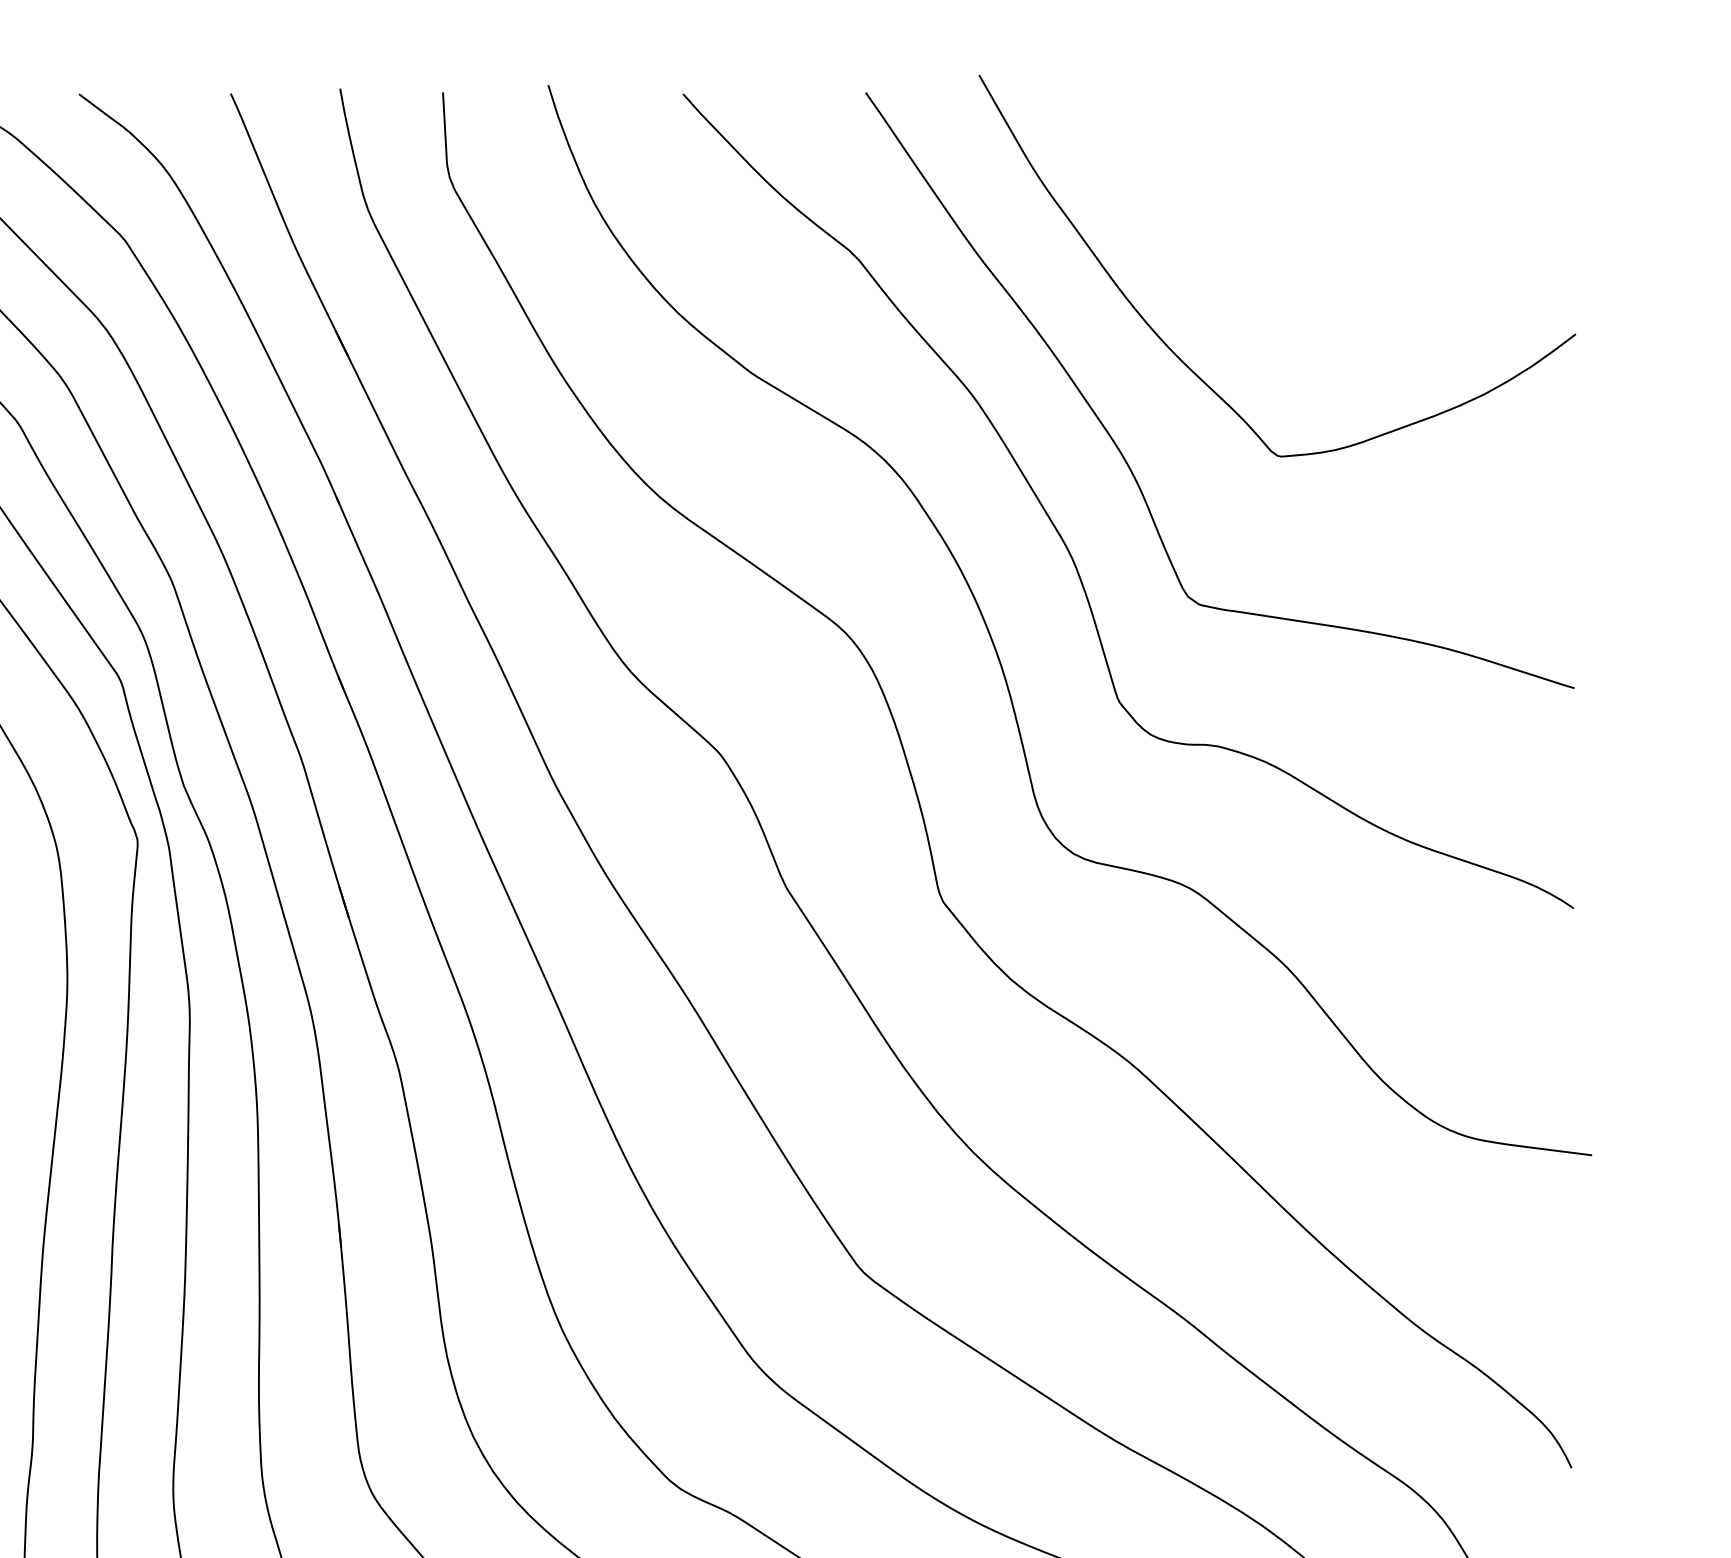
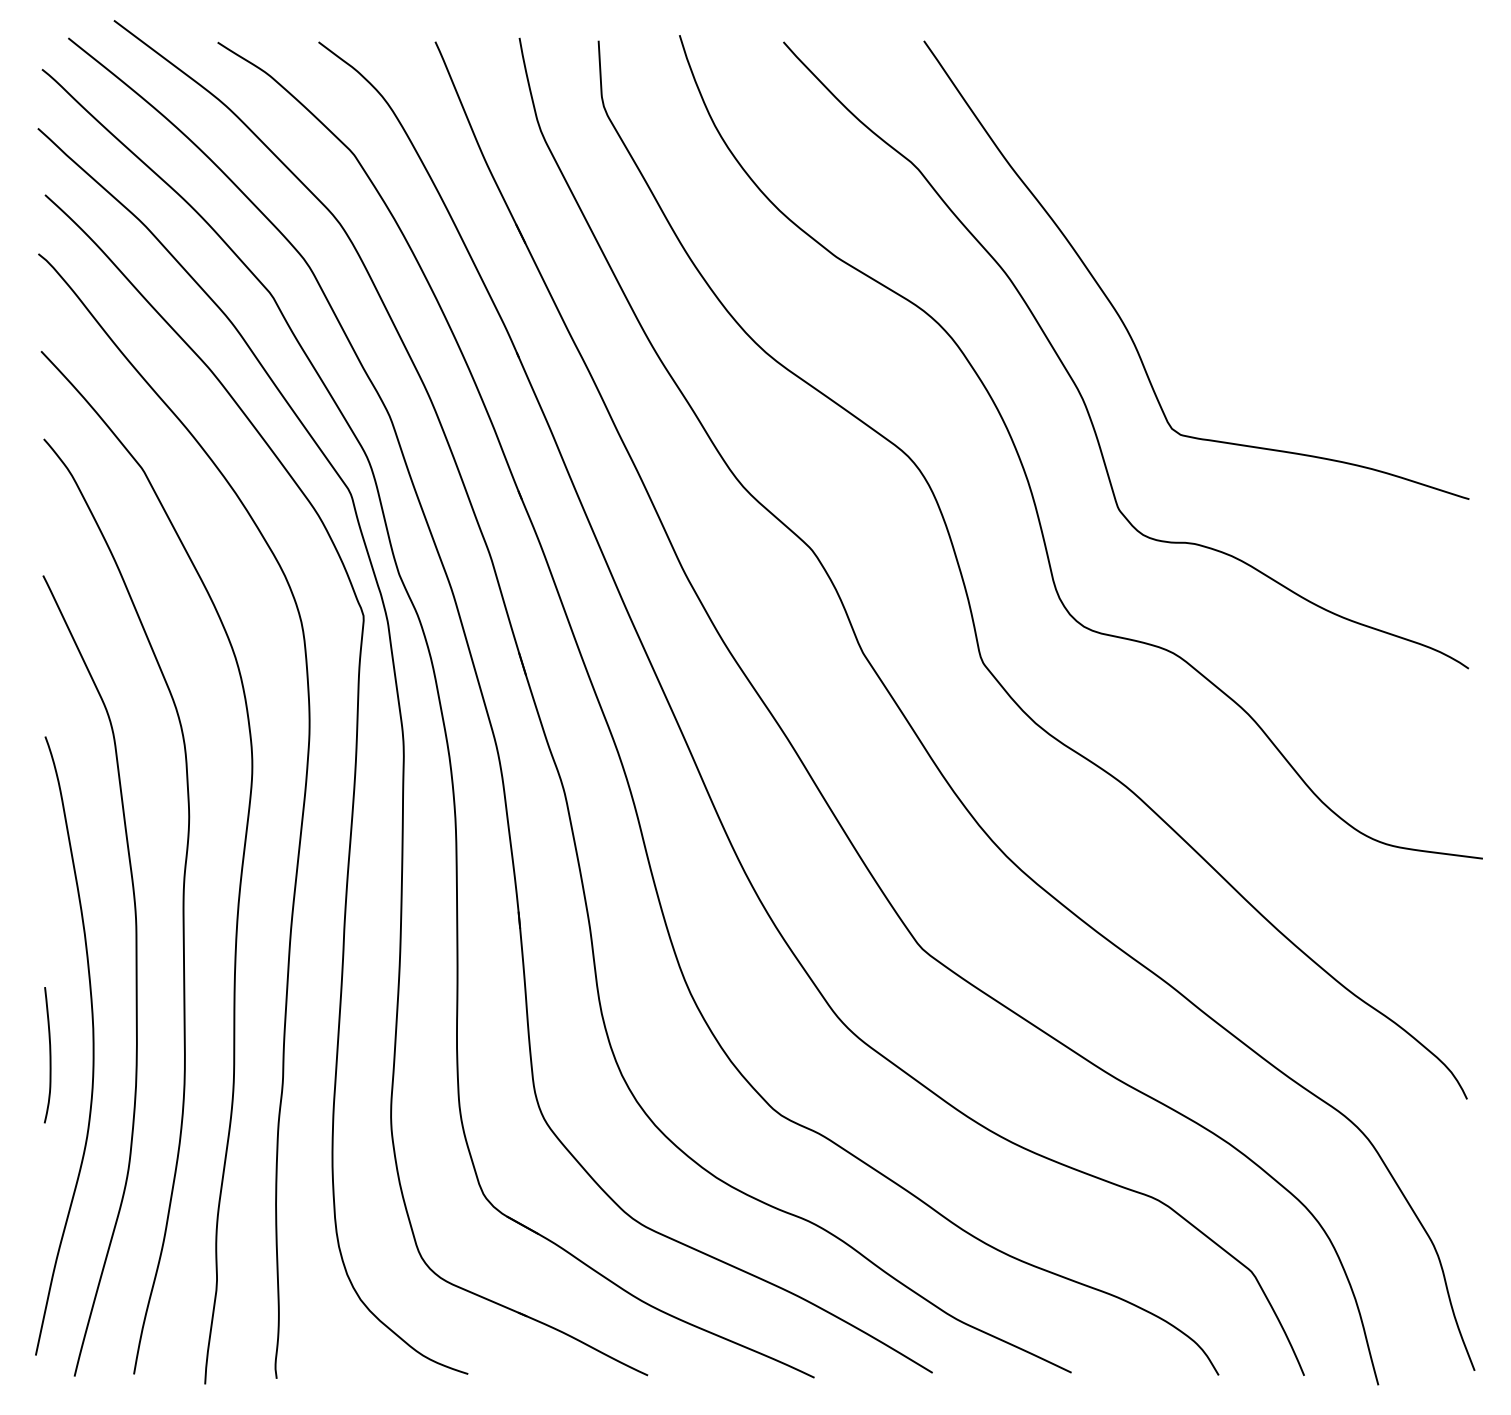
curve: (1182, 359) -> (1167, 246), removed

